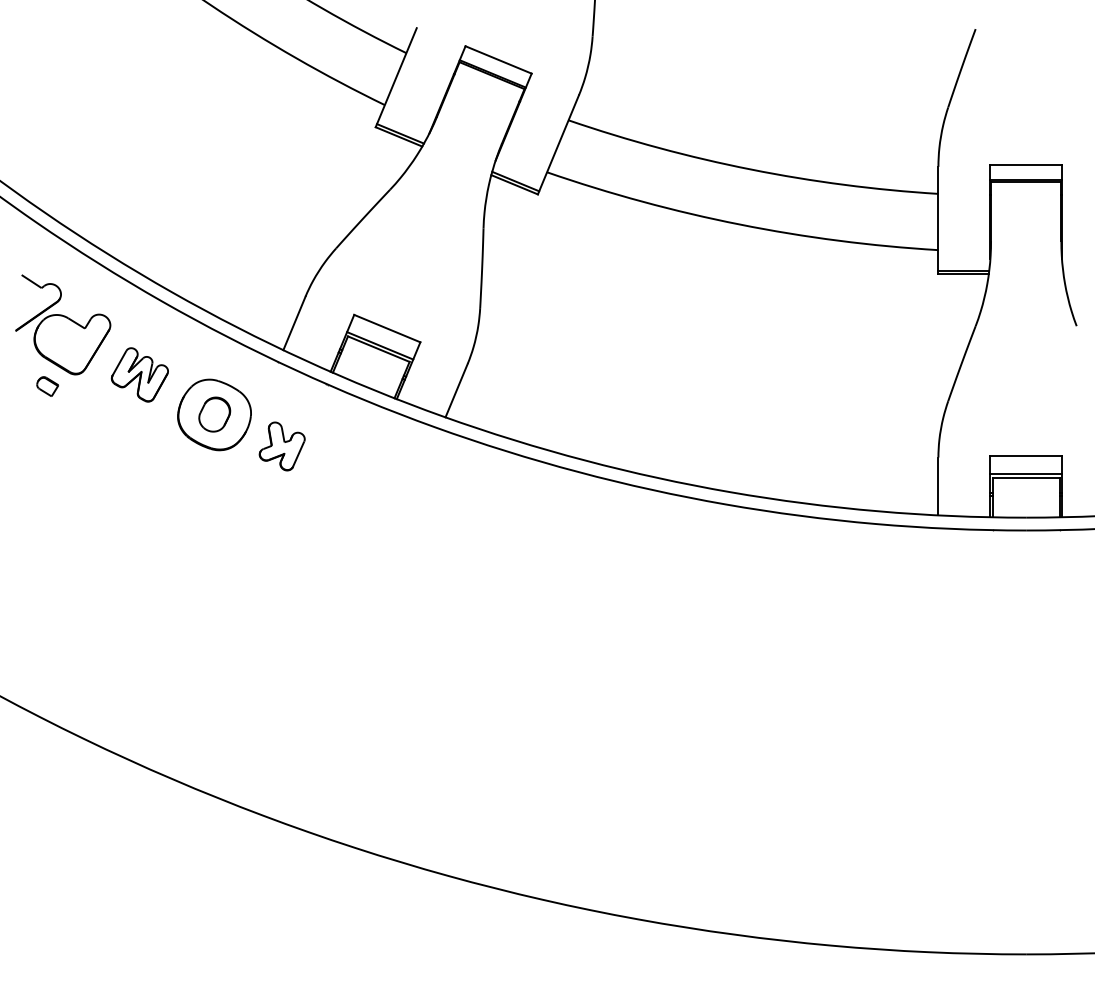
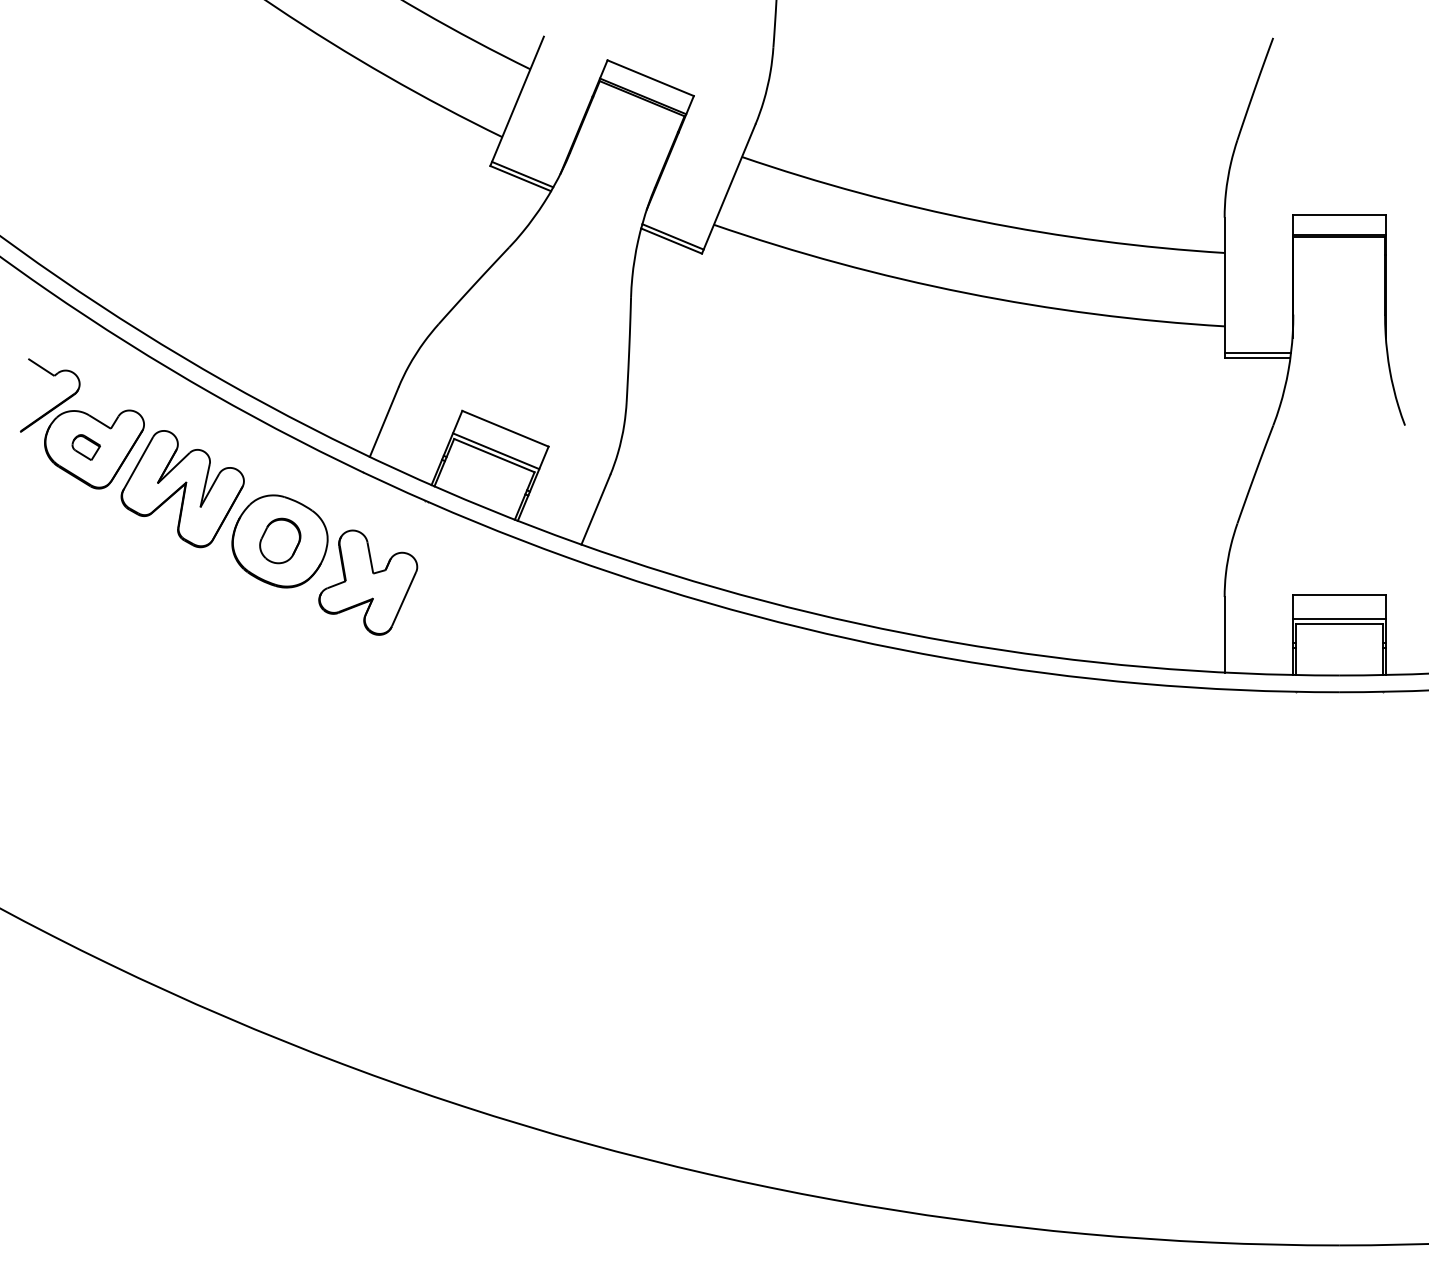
part: (139, 375) -> (182, 489), size x1.67
part: (47, 386) -> (85, 447), moved
part: (282, 446) -> (368, 582), size x1.67

